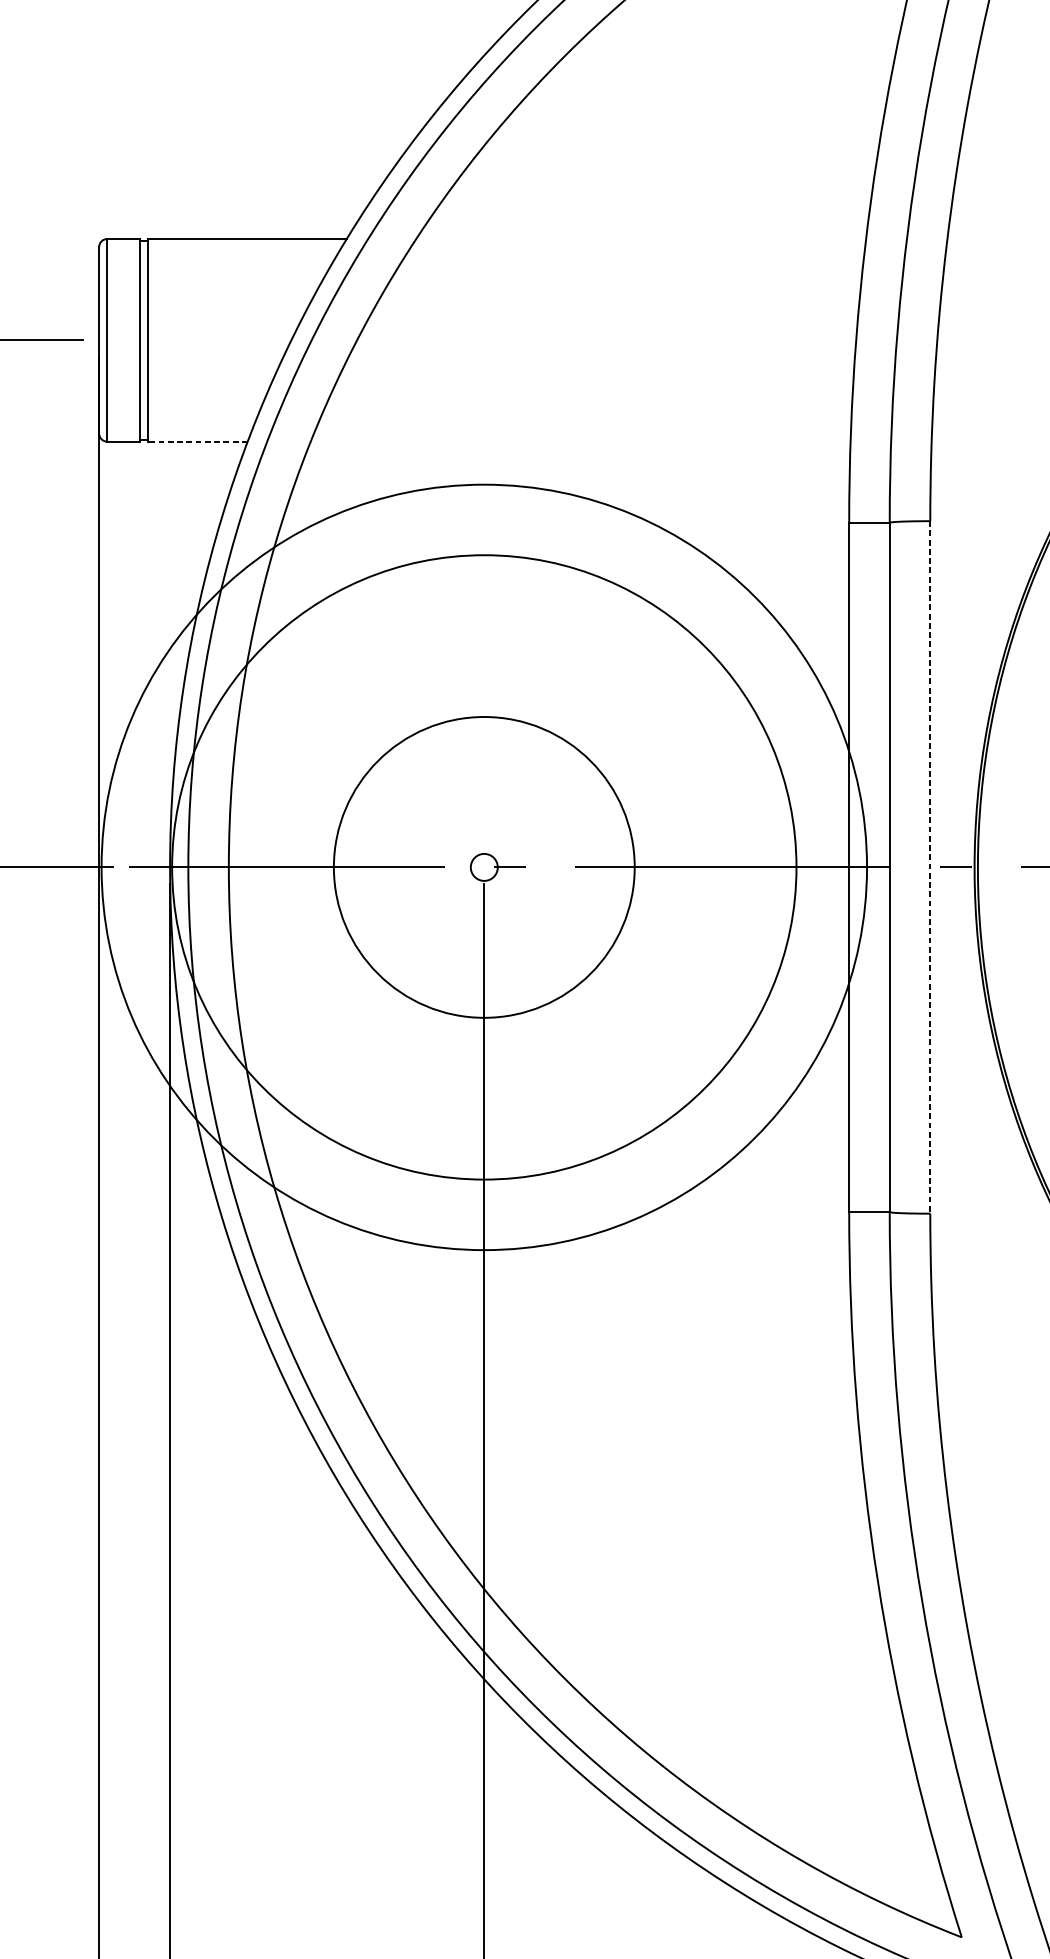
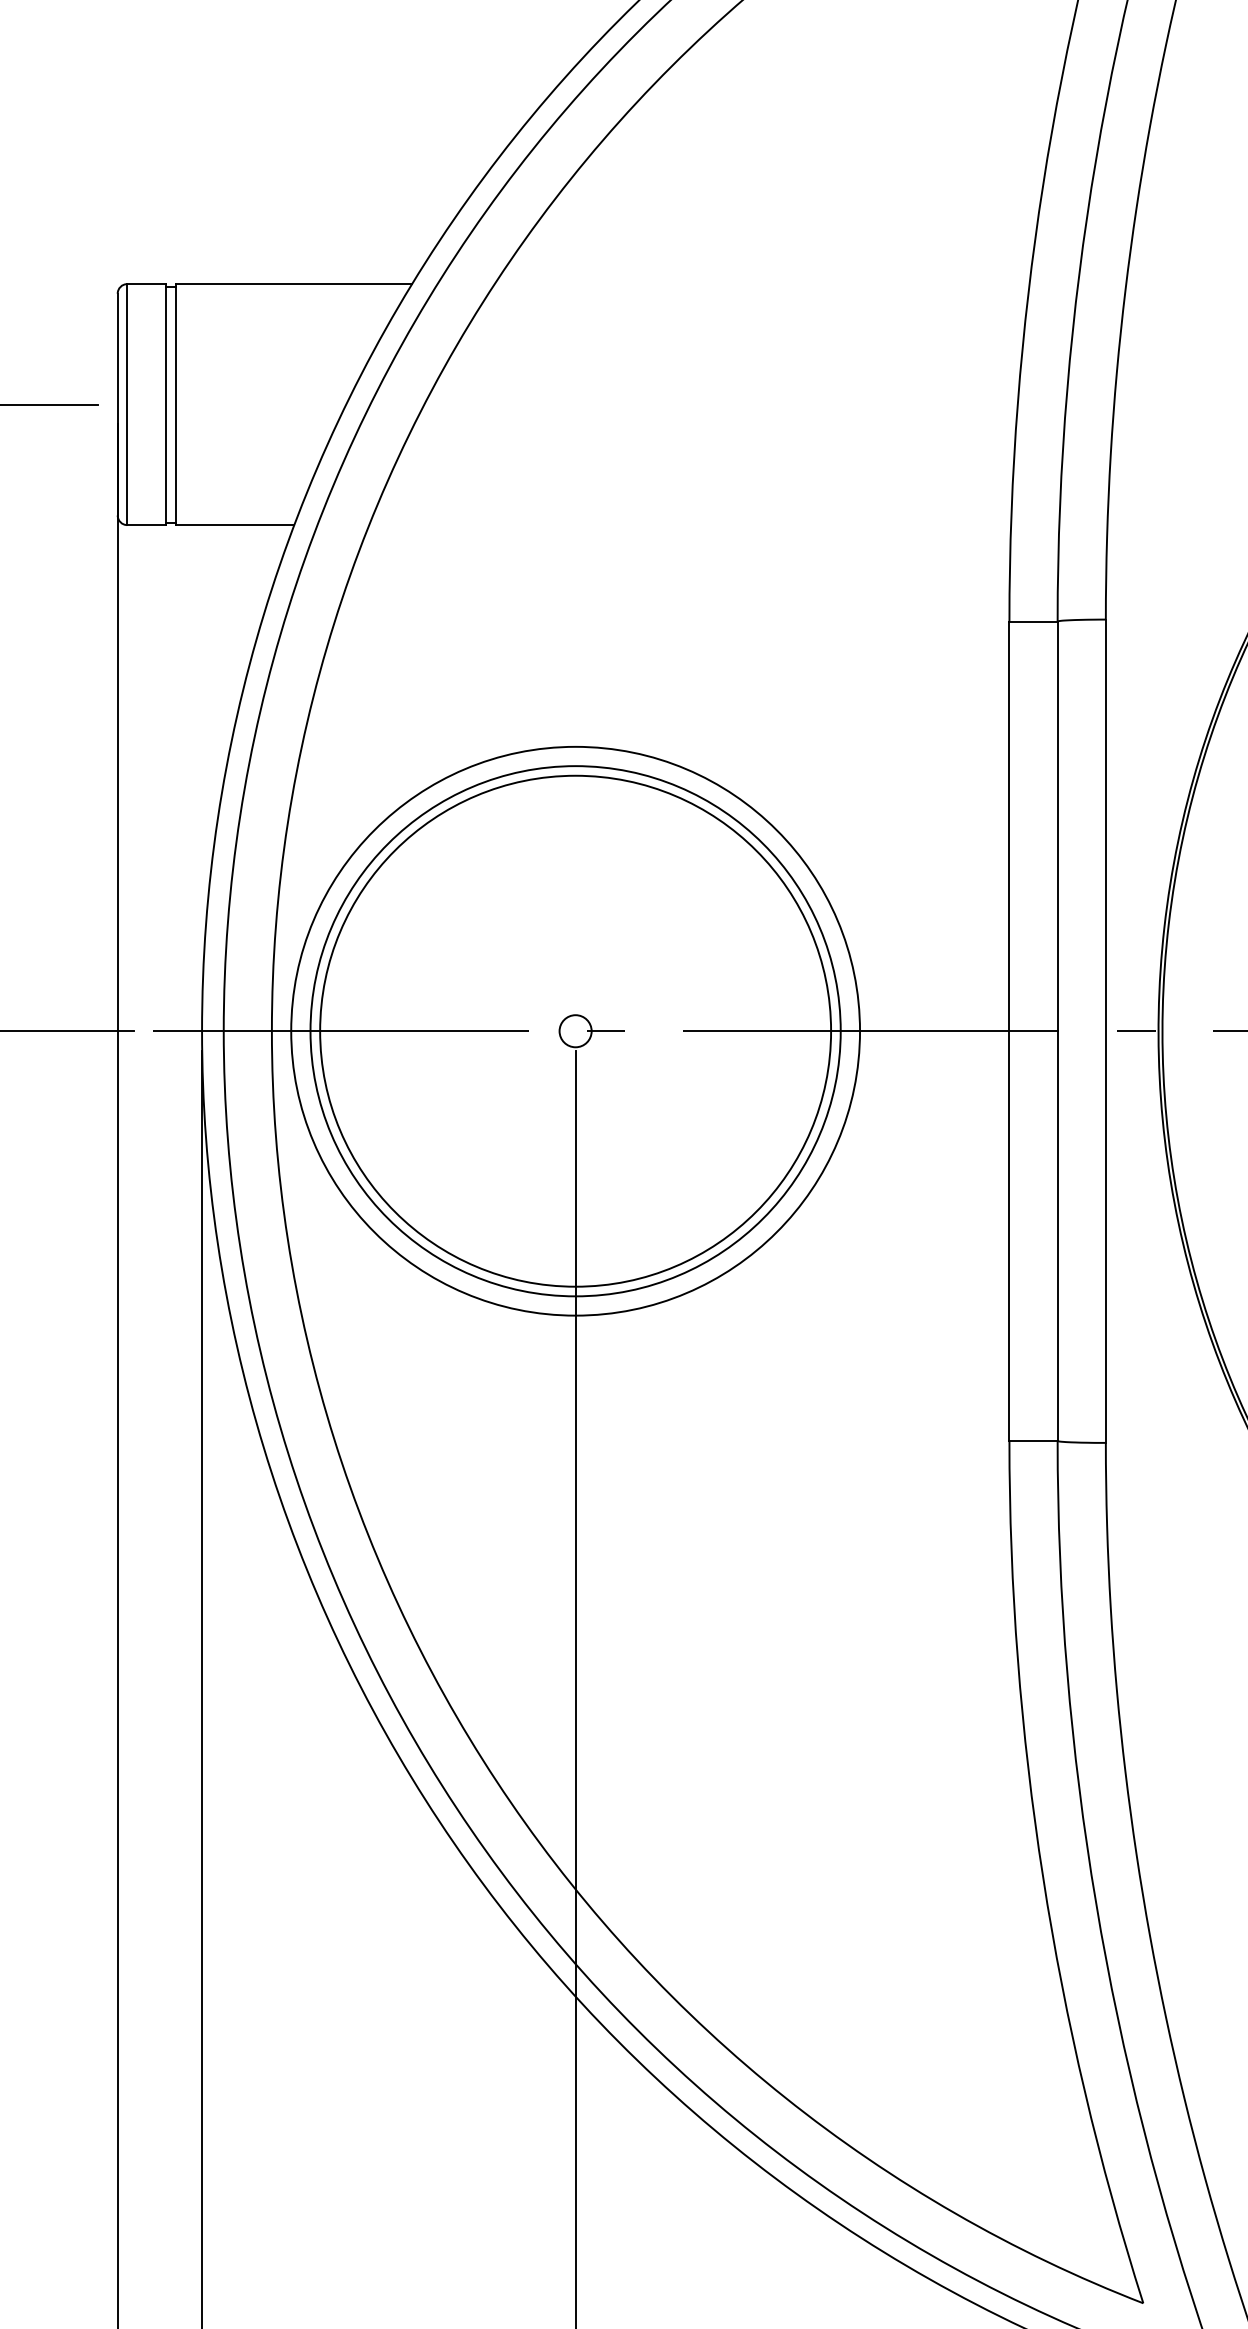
line: (197, 442) -> (234, 525), dashed -> solid
circle: (484, 866) -> (575, 1030), size x0.62
circle: (484, 866) -> (575, 1030), size x1.43
circle: (484, 867) -> (575, 1031), size x0.71
line: (929, 867) -> (1105, 1031), dashed -> solid

